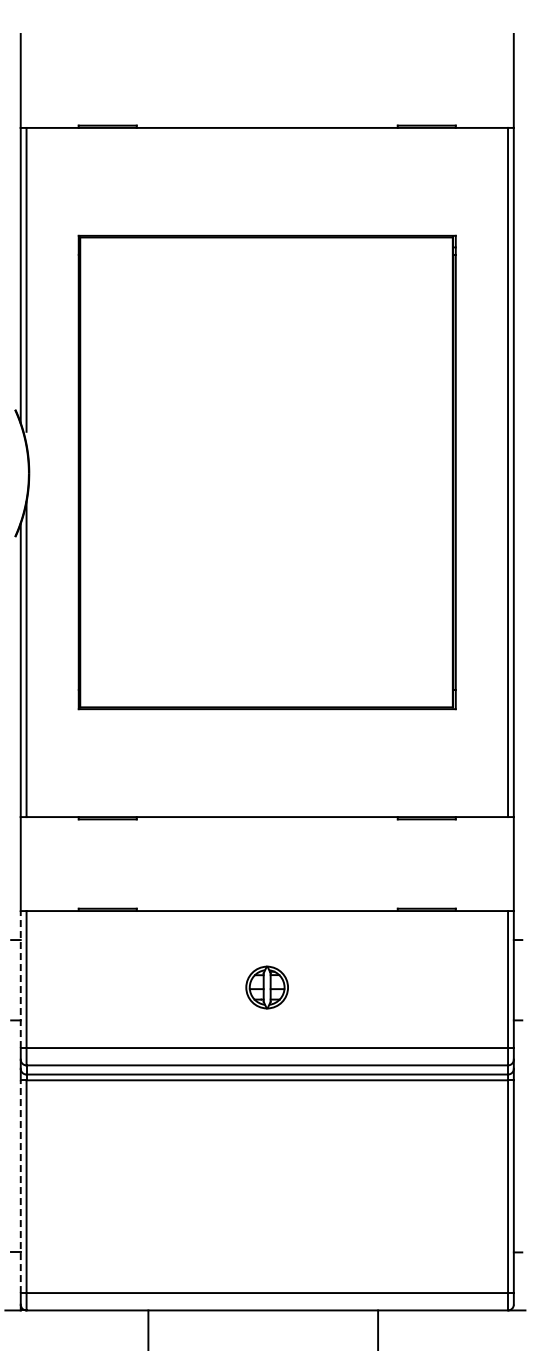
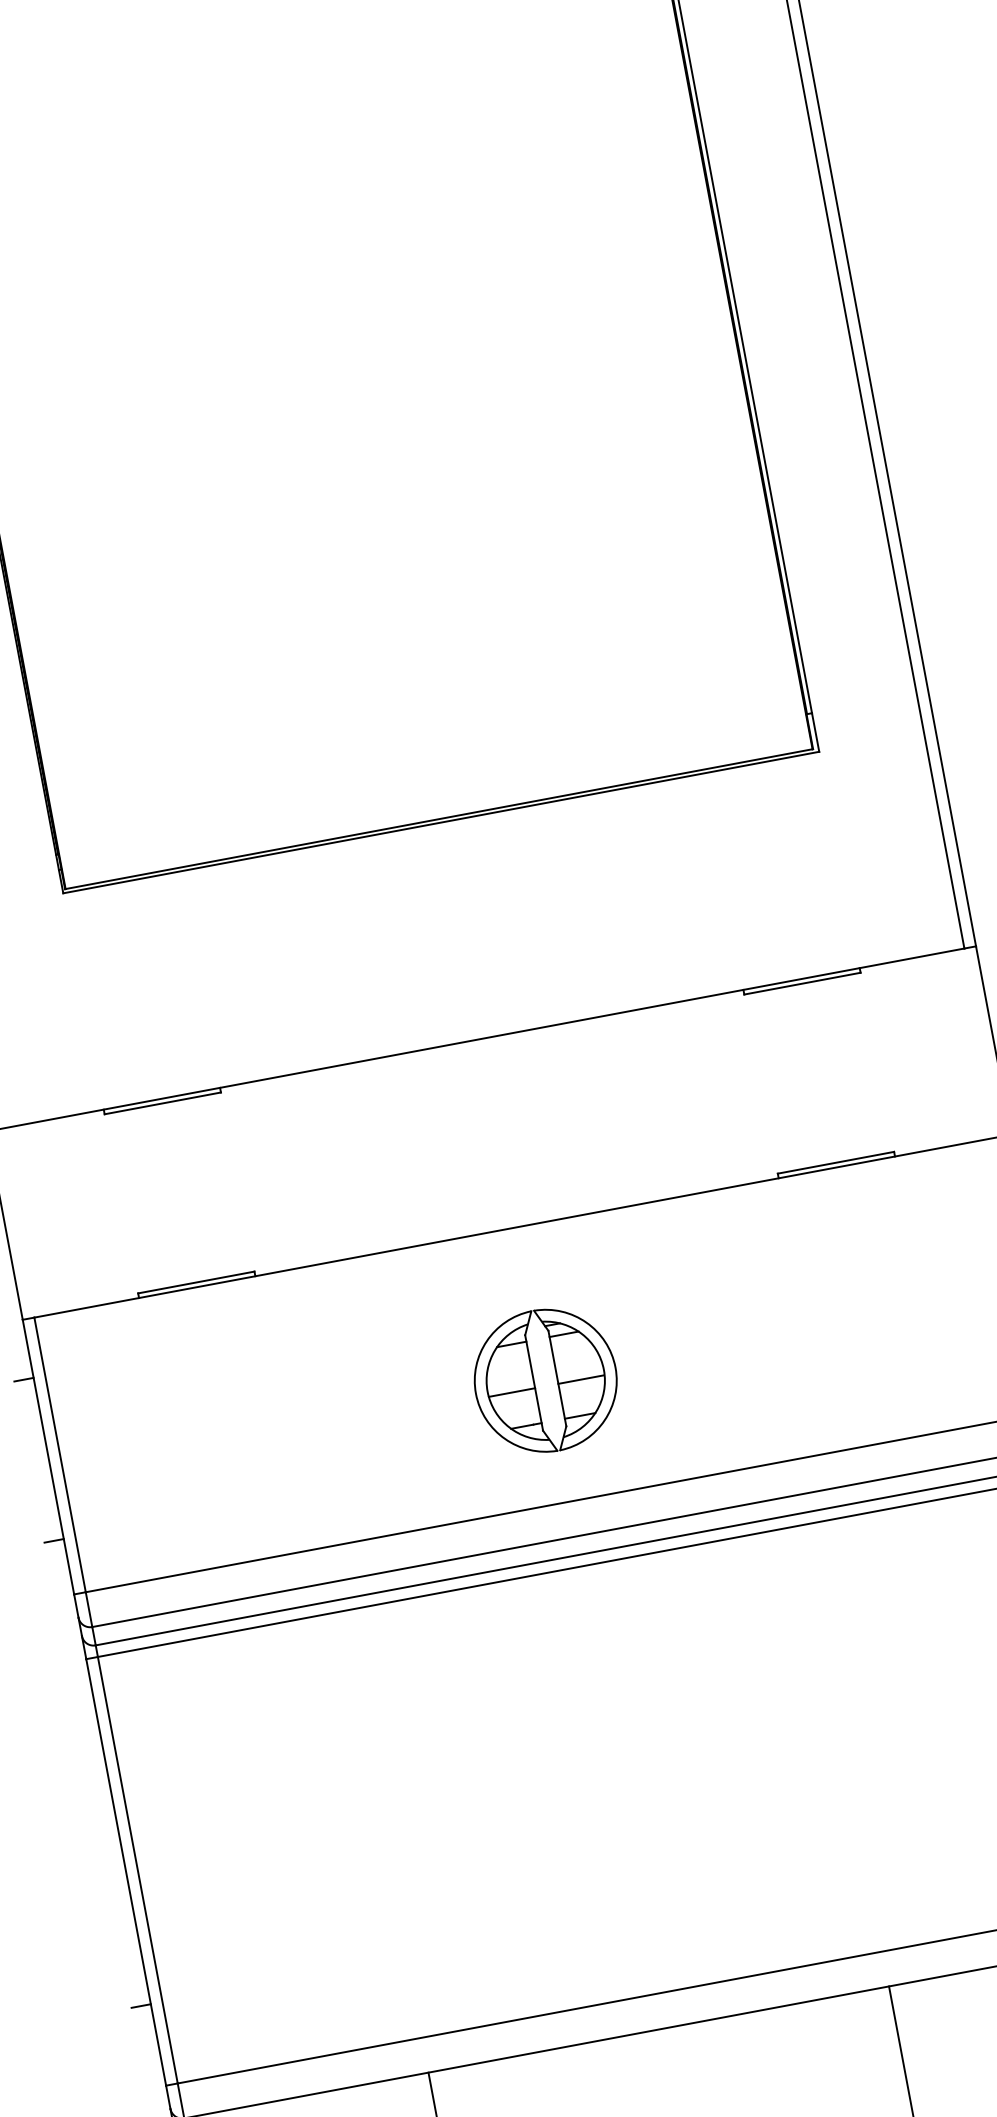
line: (20, 979) -> (47, 1457), dashed -> solid
part: (266, 987) -> (544, 1380), size x1.67
line: (20, 1186) -> (125, 1872), dashed -> solid

